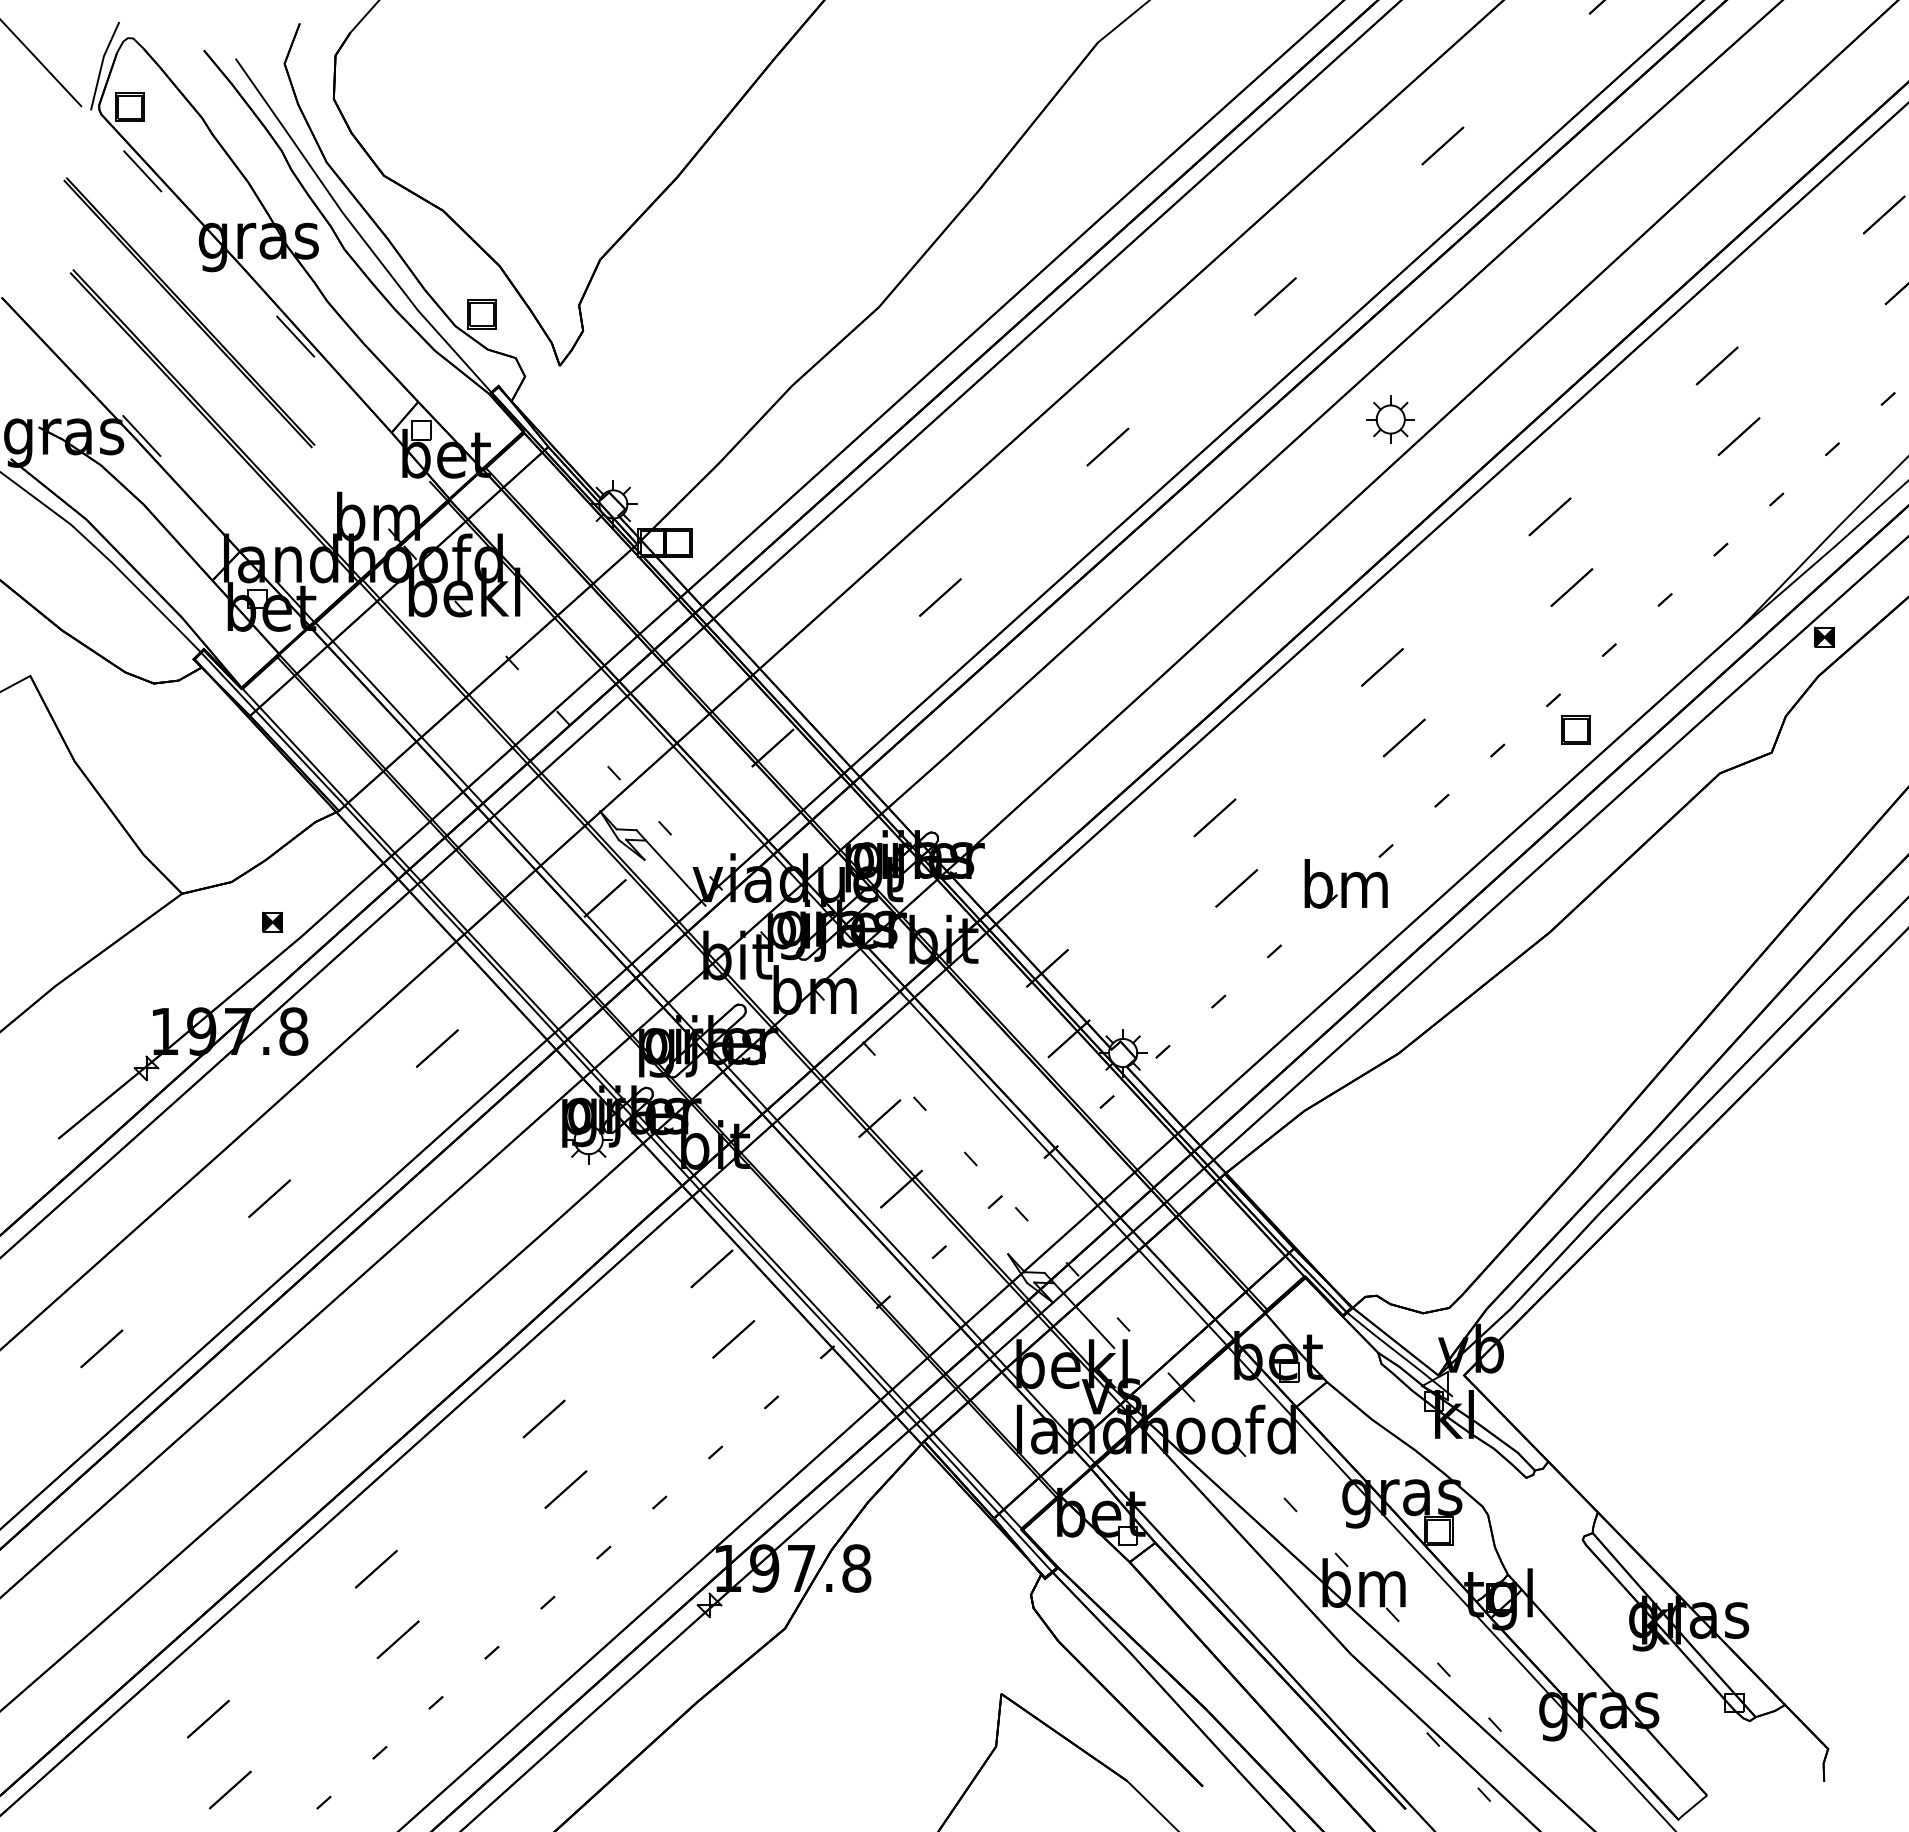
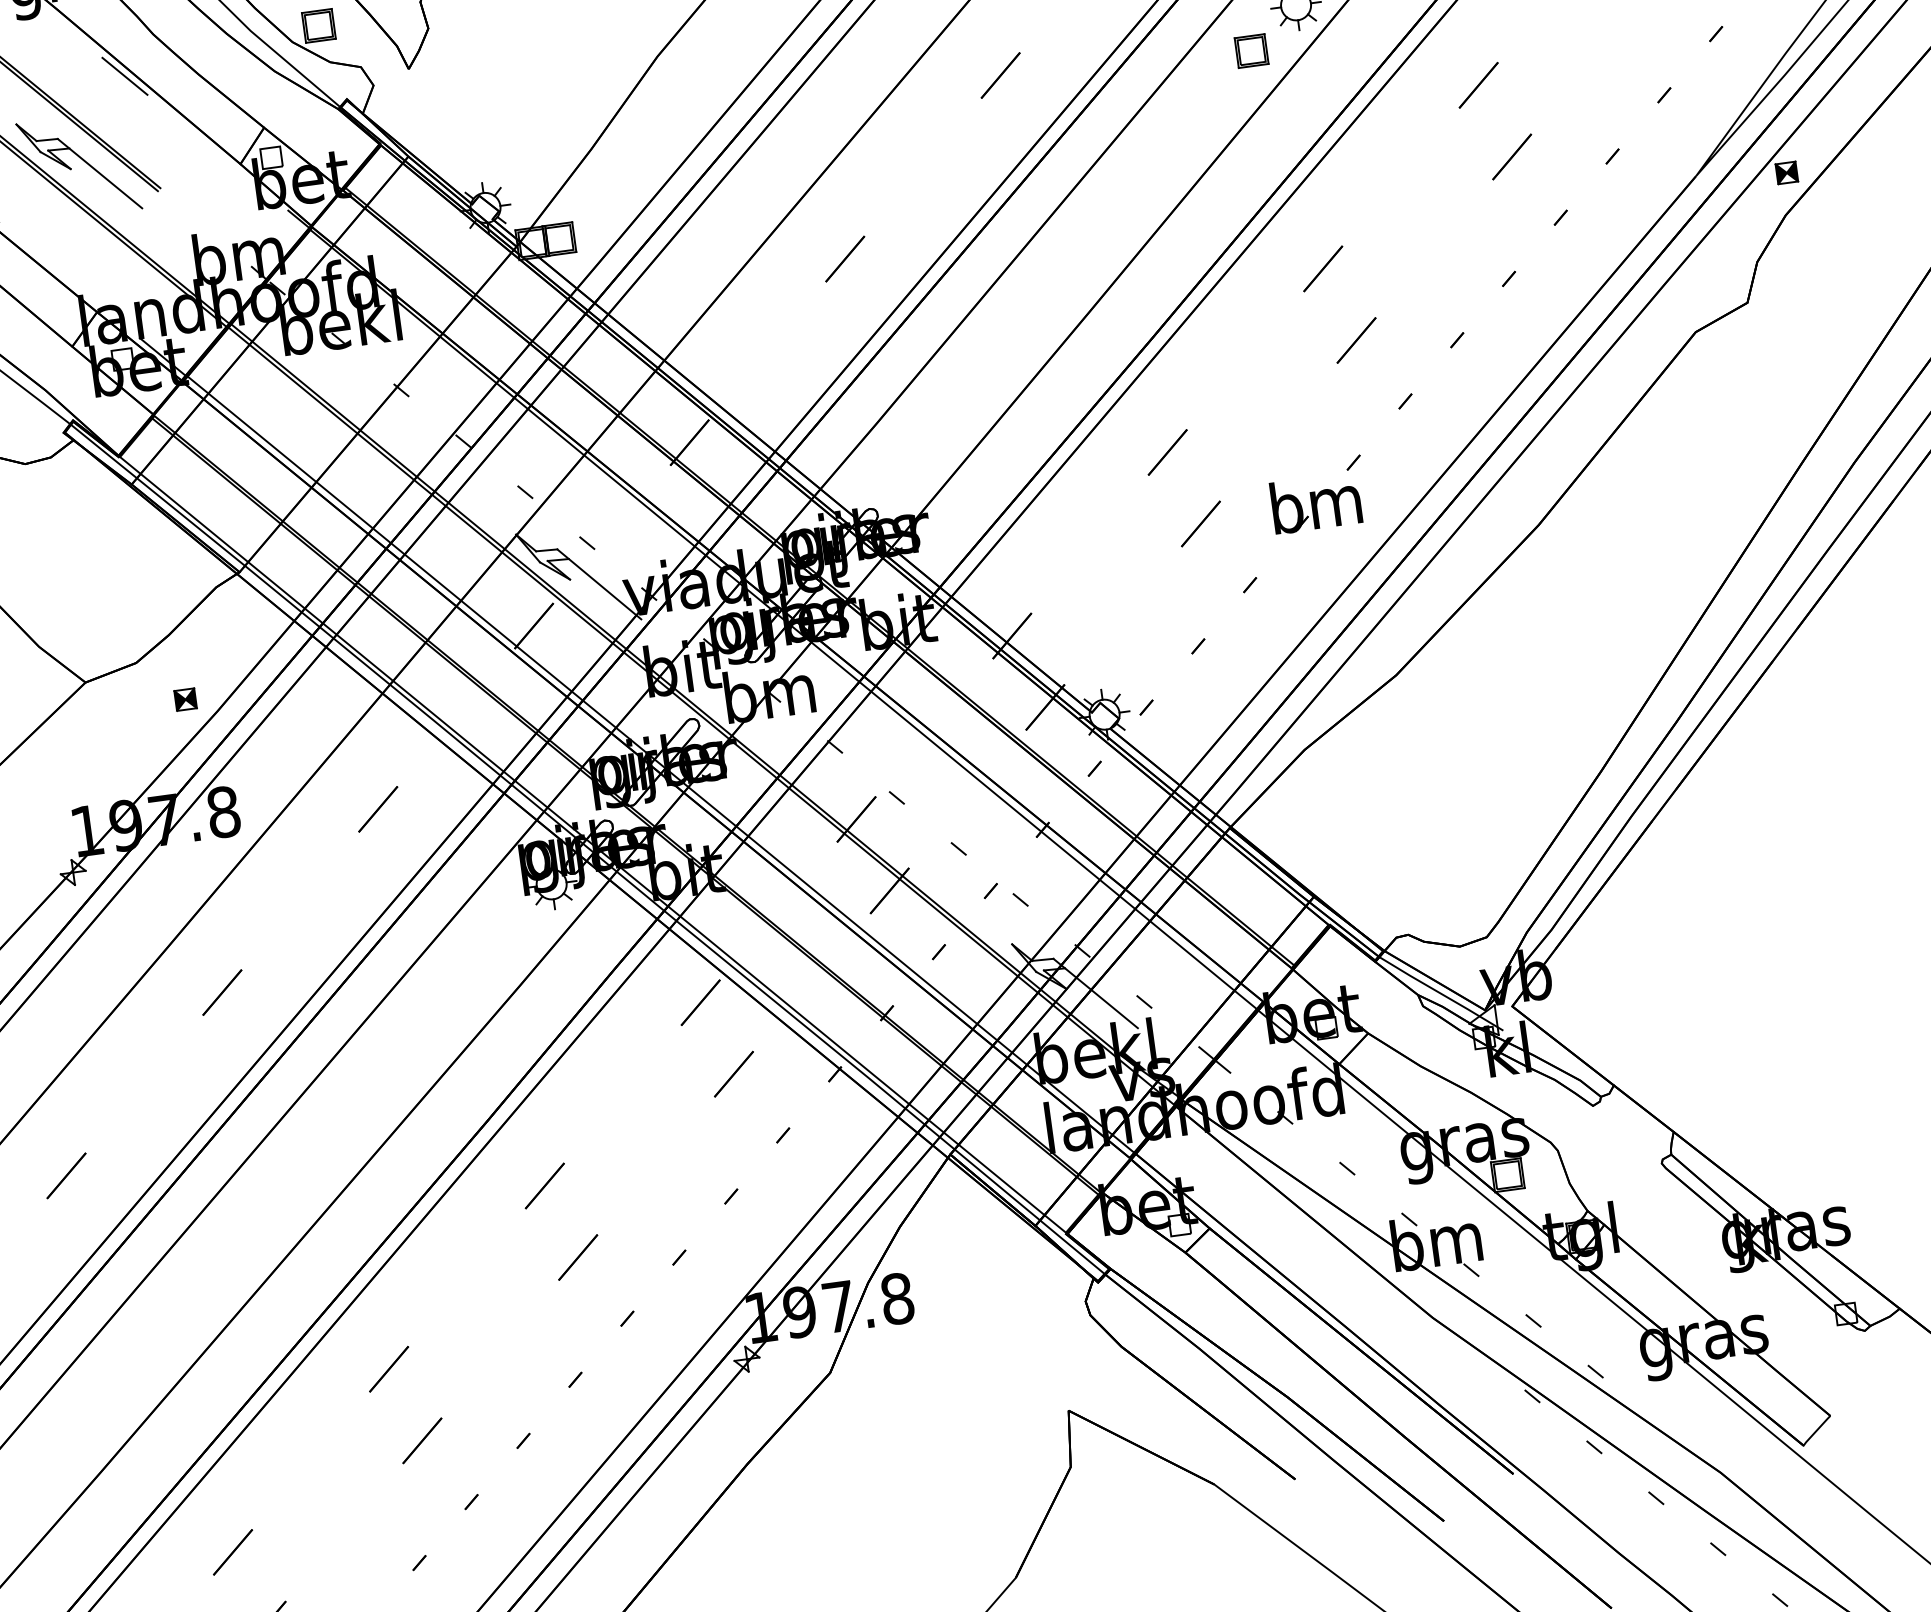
part: (245, 409) -> (82, 160), added
part: (1575, 729) -> (1251, 50), moved

